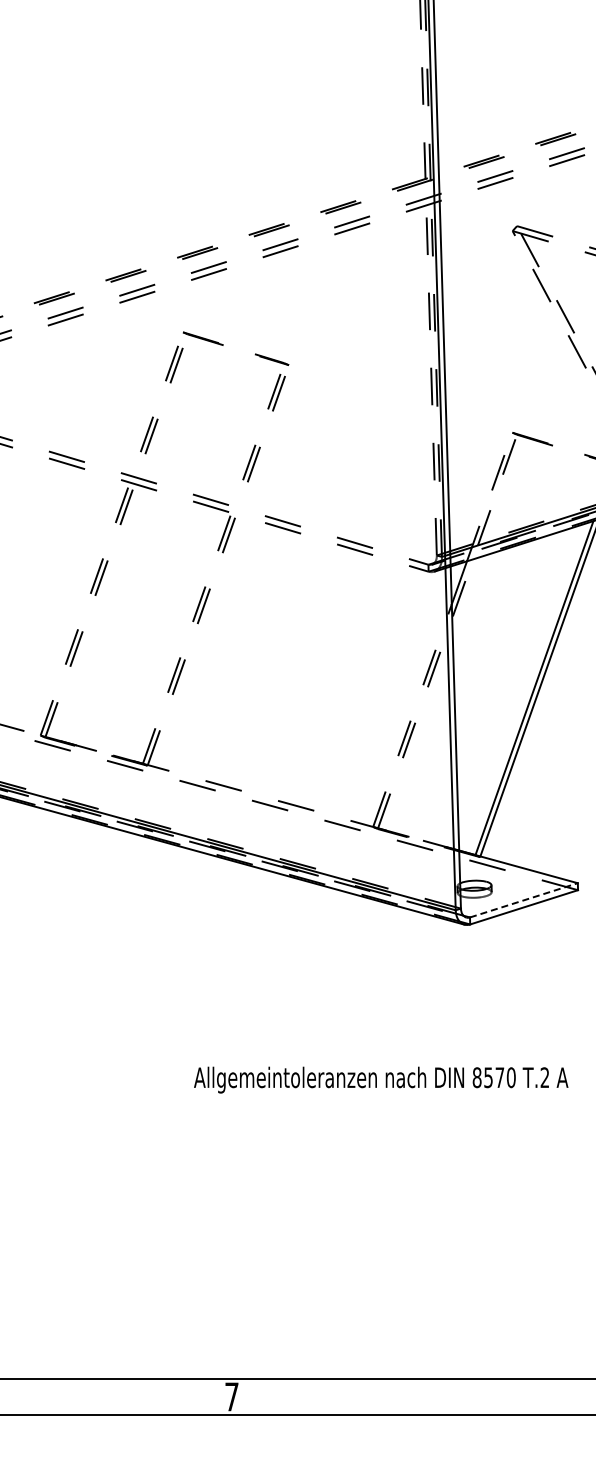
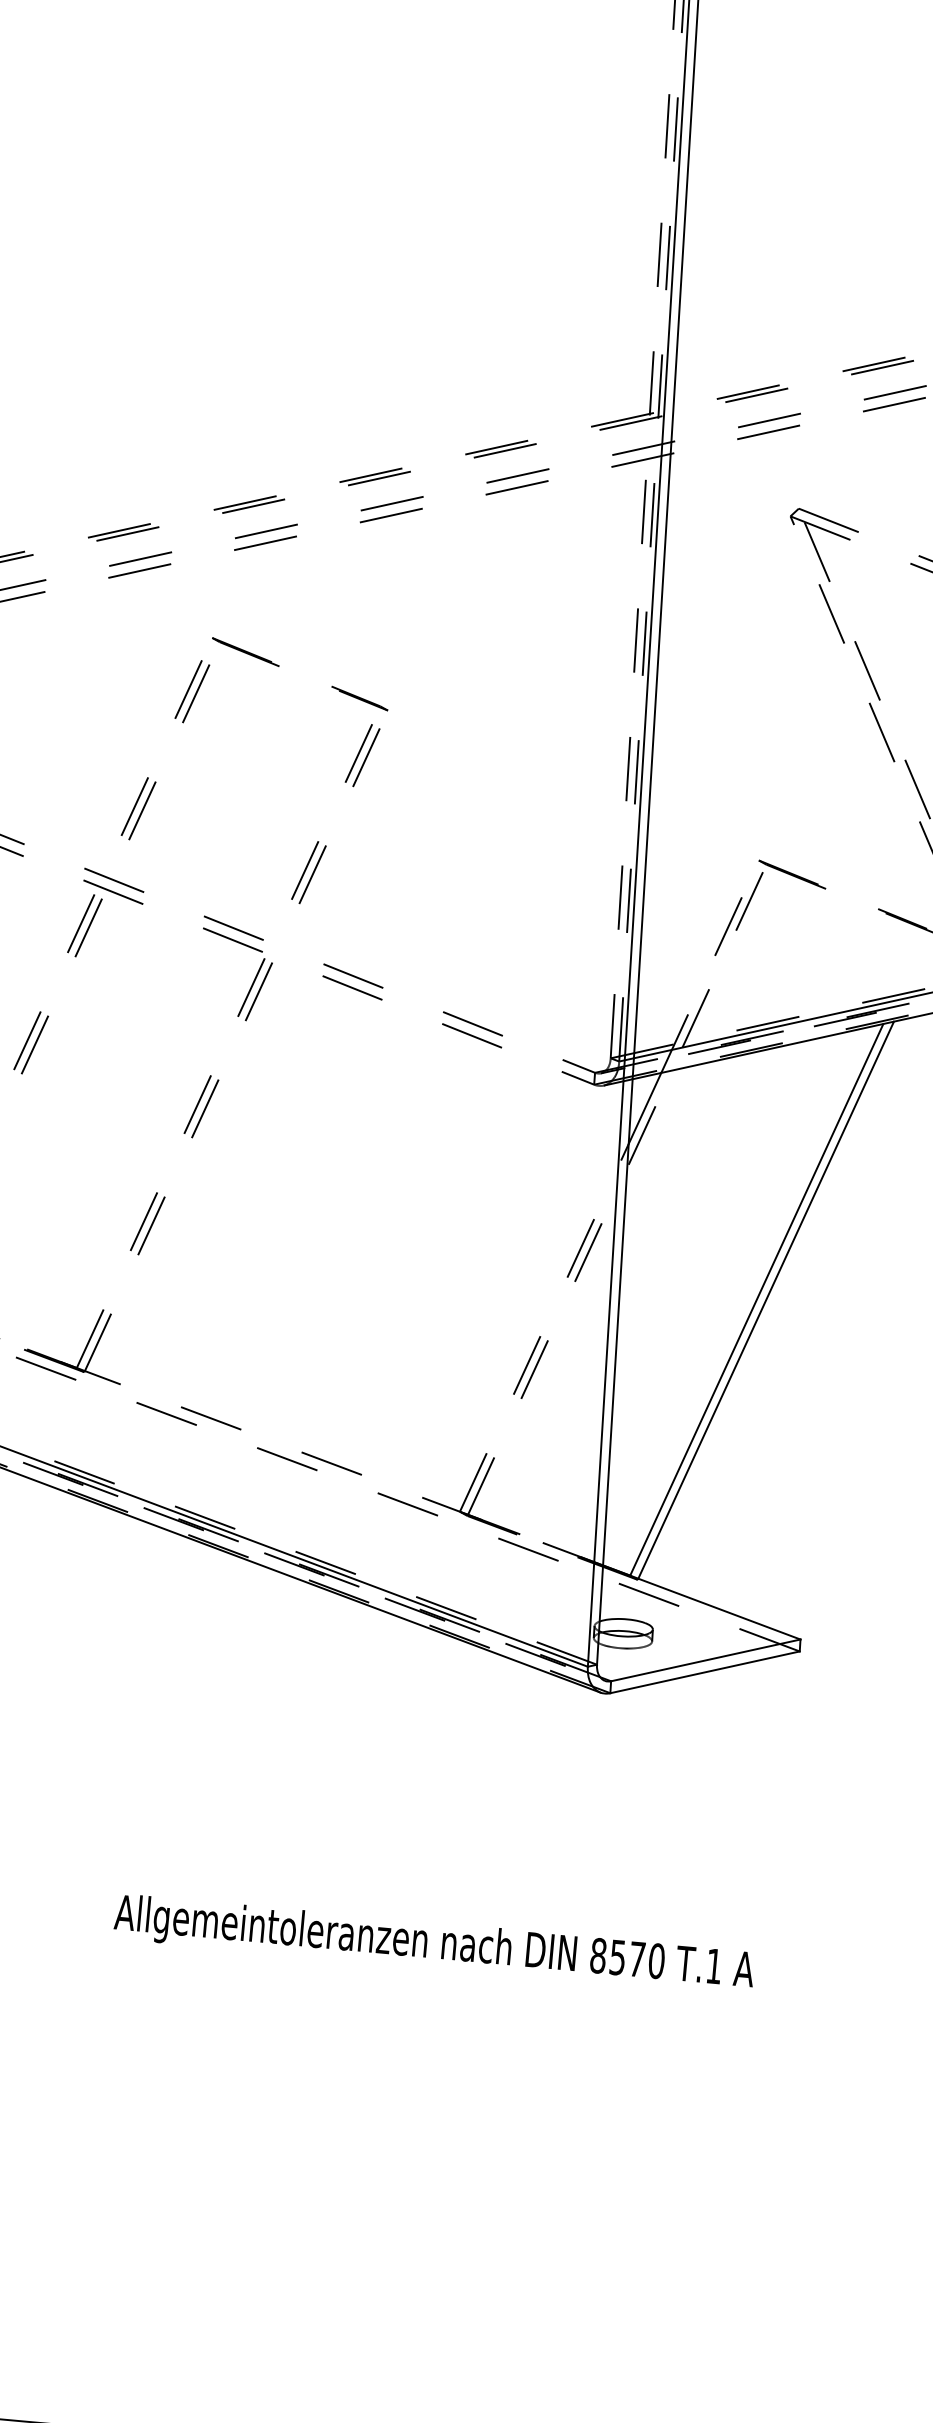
line: (523, 900) -> (705, 1660), dashed -> solid
text: (544, 1077) -> (713, 1965), T.2 -> T.1

